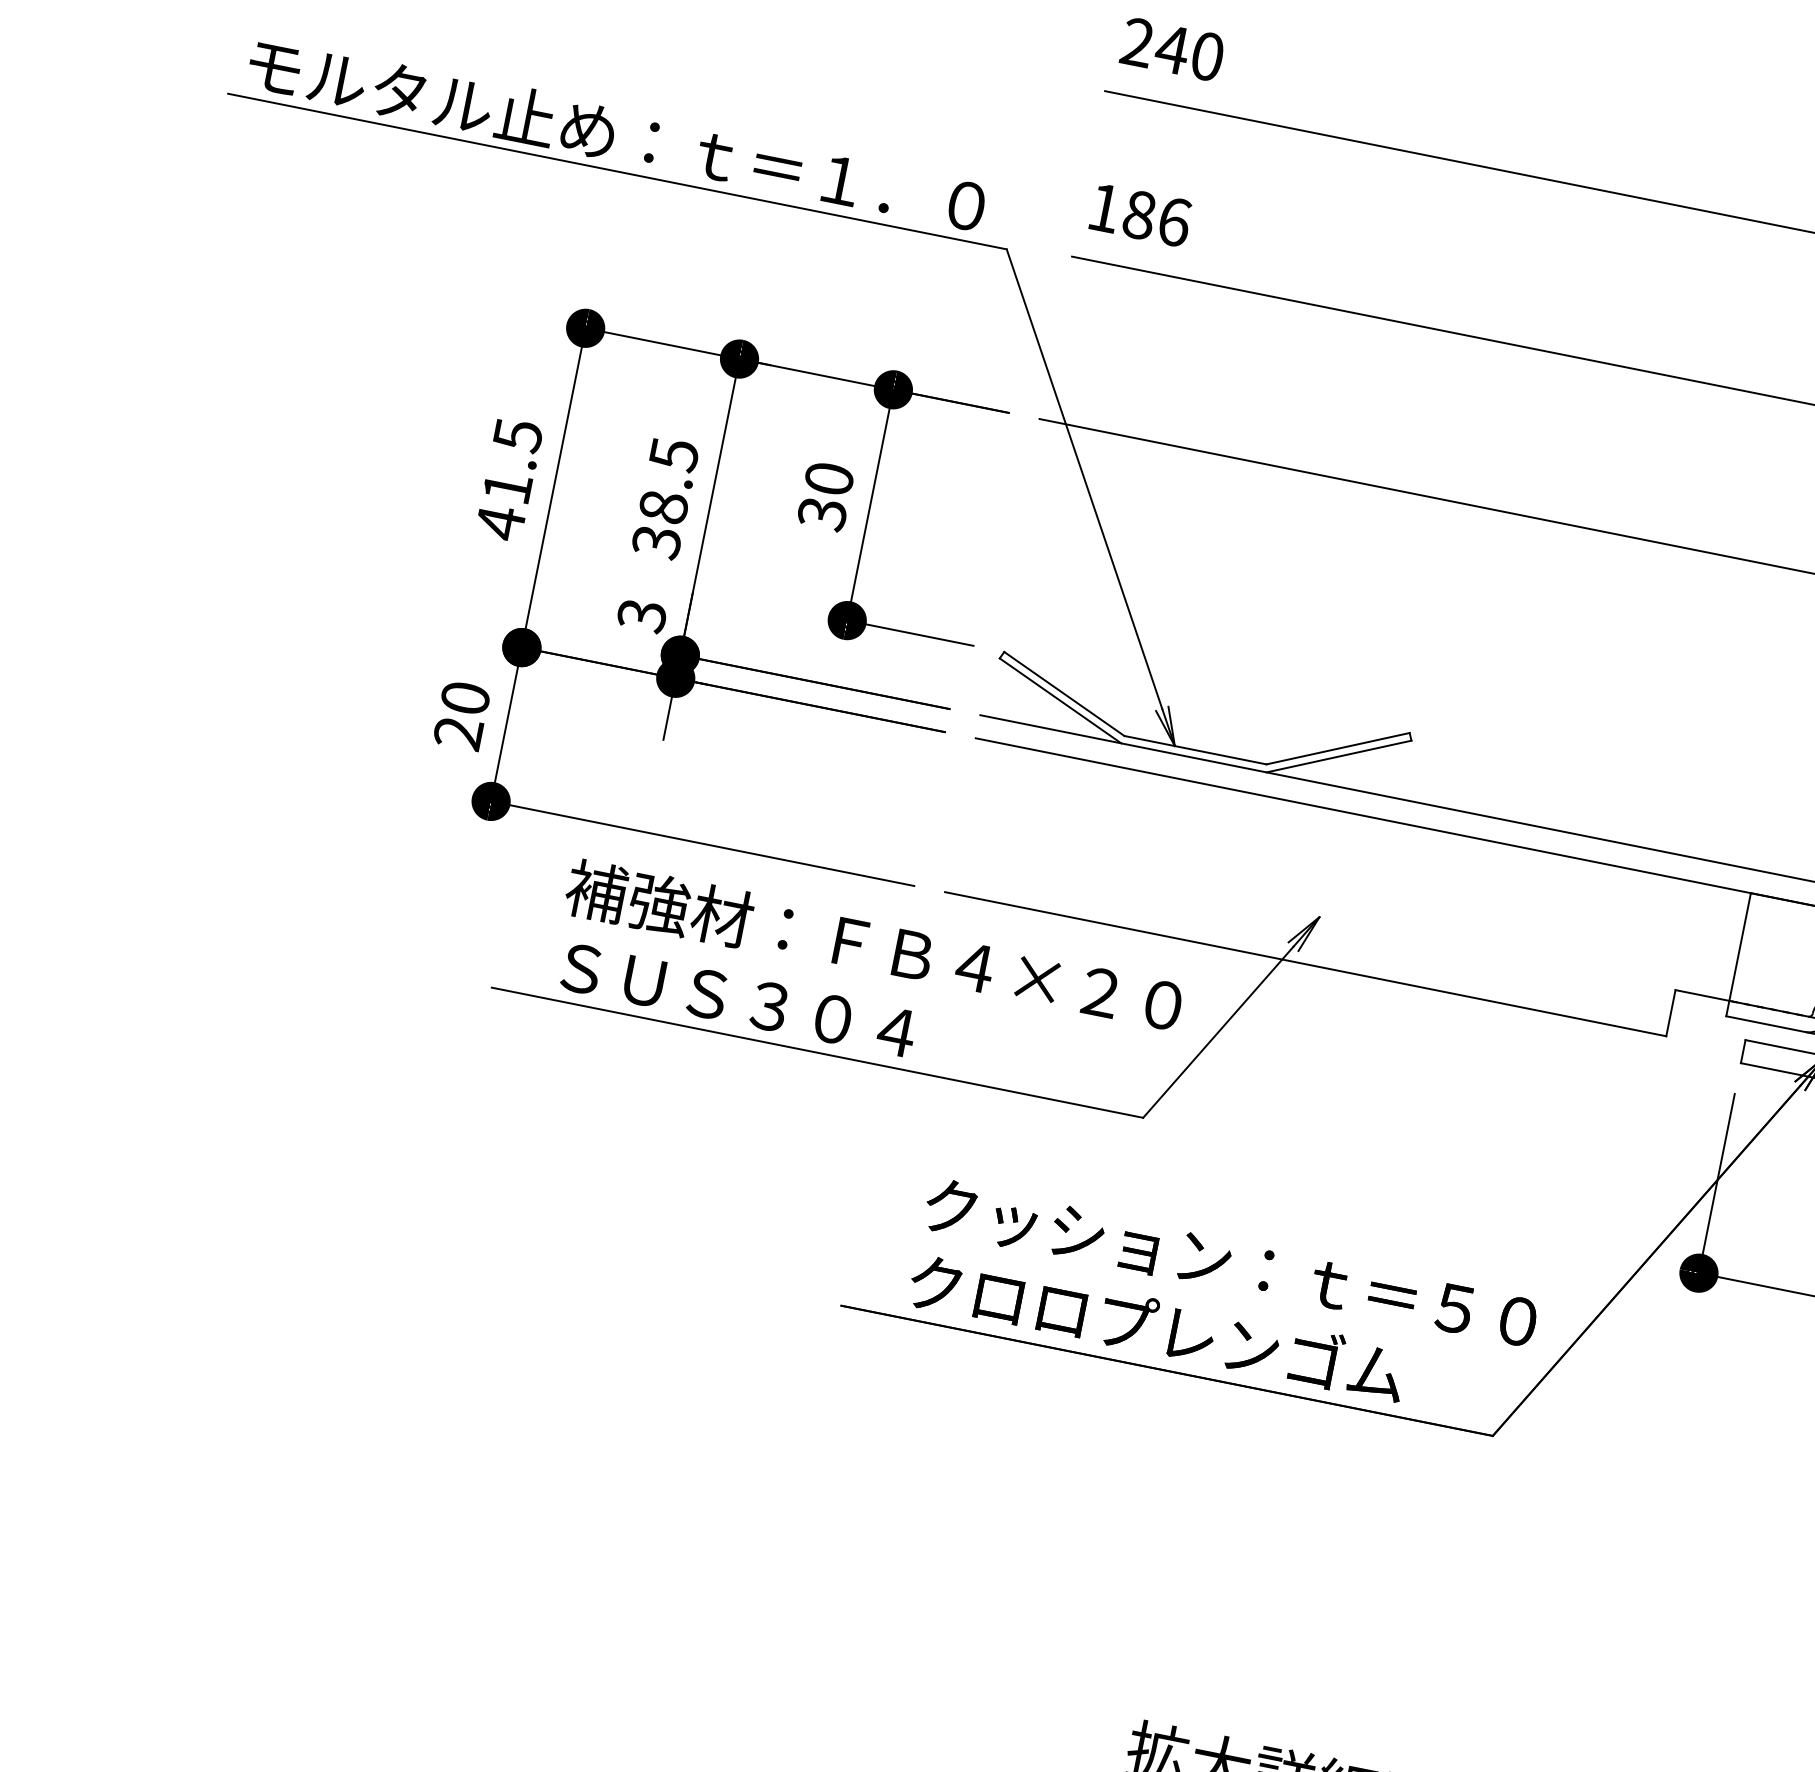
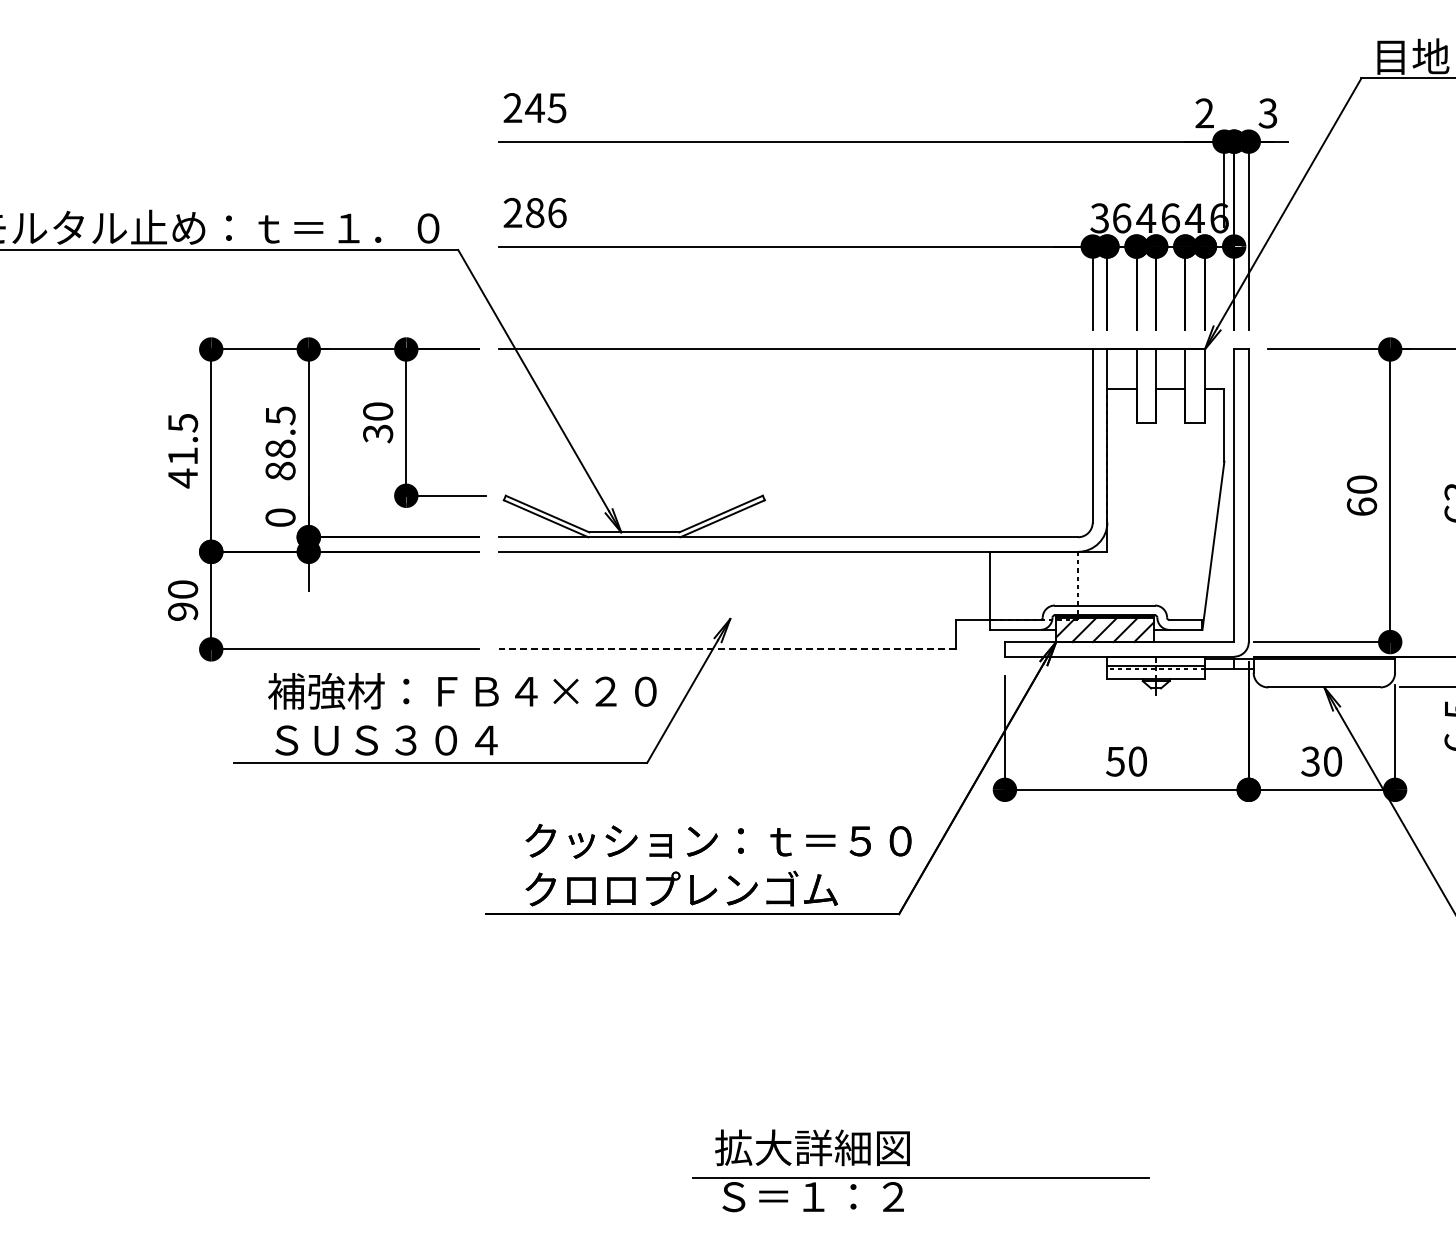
text: (1206, 56) -> (556, 108), 240 -> 245
text: (1104, 207) -> (512, 212), 186 -> 286
text: (656, 541) -> (280, 470), 38.5 -> 88.5
text: (641, 615) -> (280, 517), 3 -> 0
text: (459, 732) -> (183, 611), 20 -> 90
line: (1305, 964) -> (727, 649), solid -> dashed

